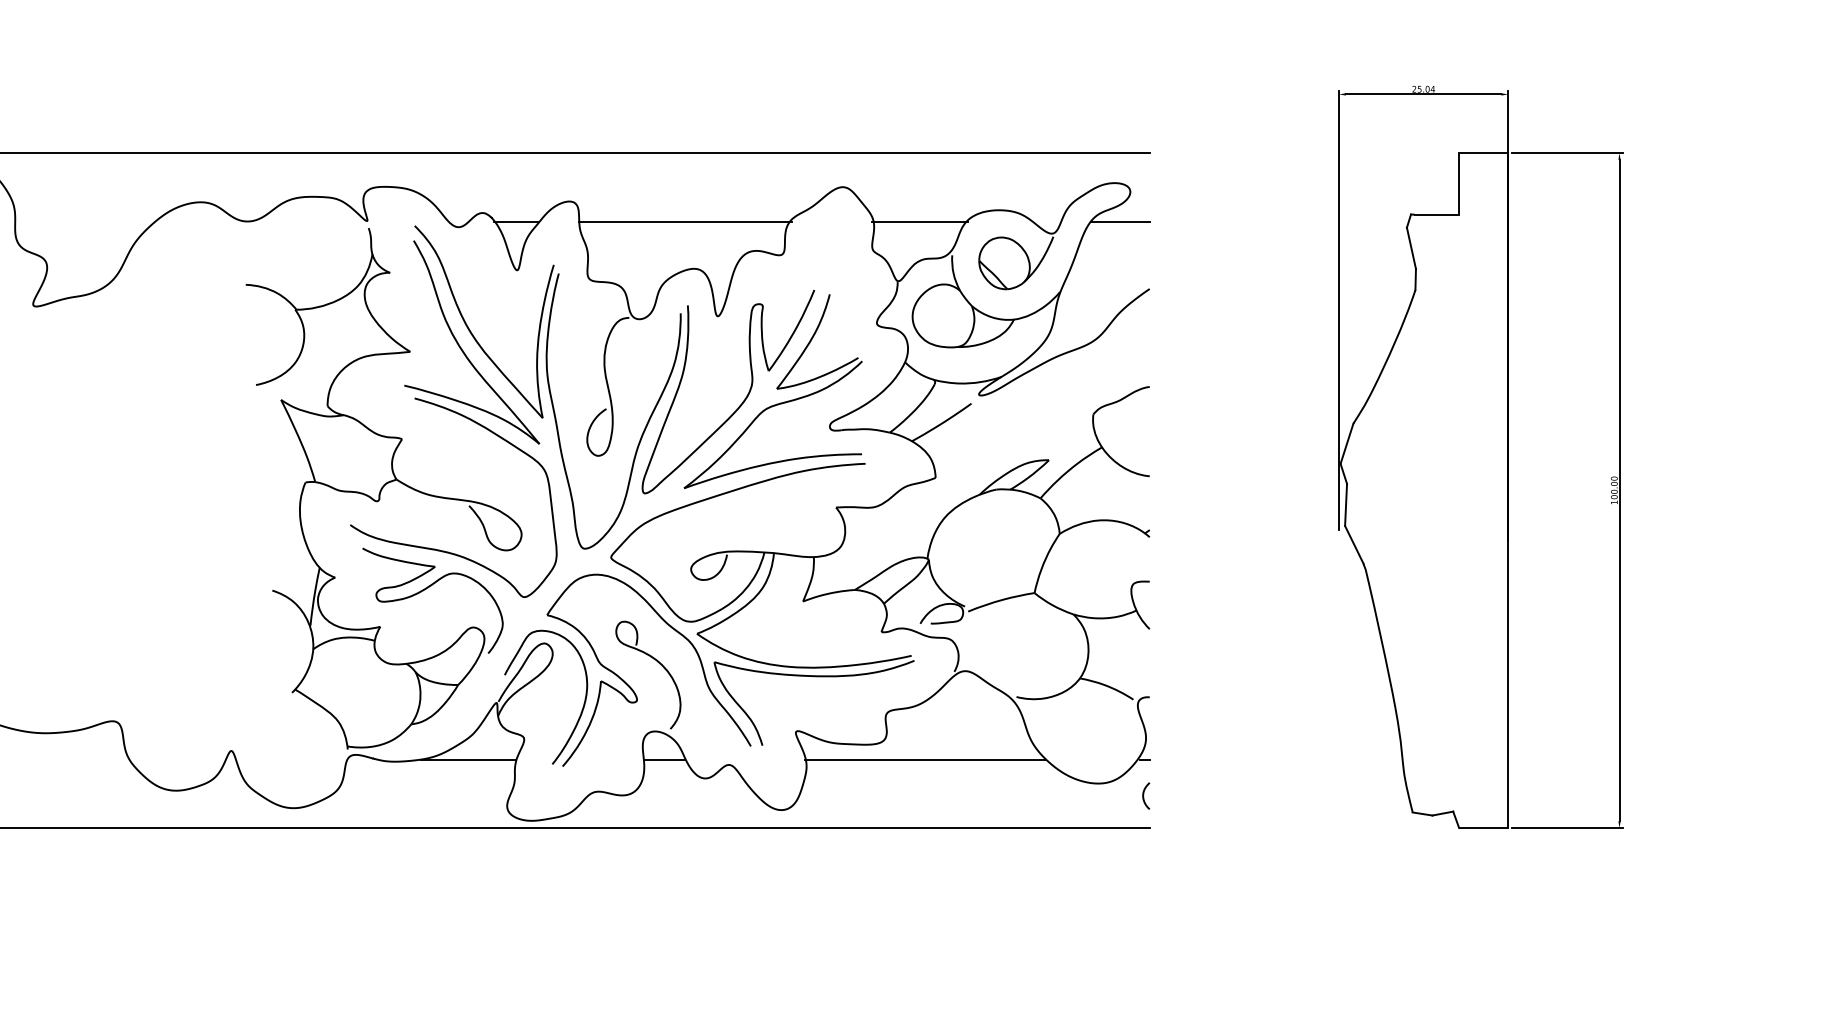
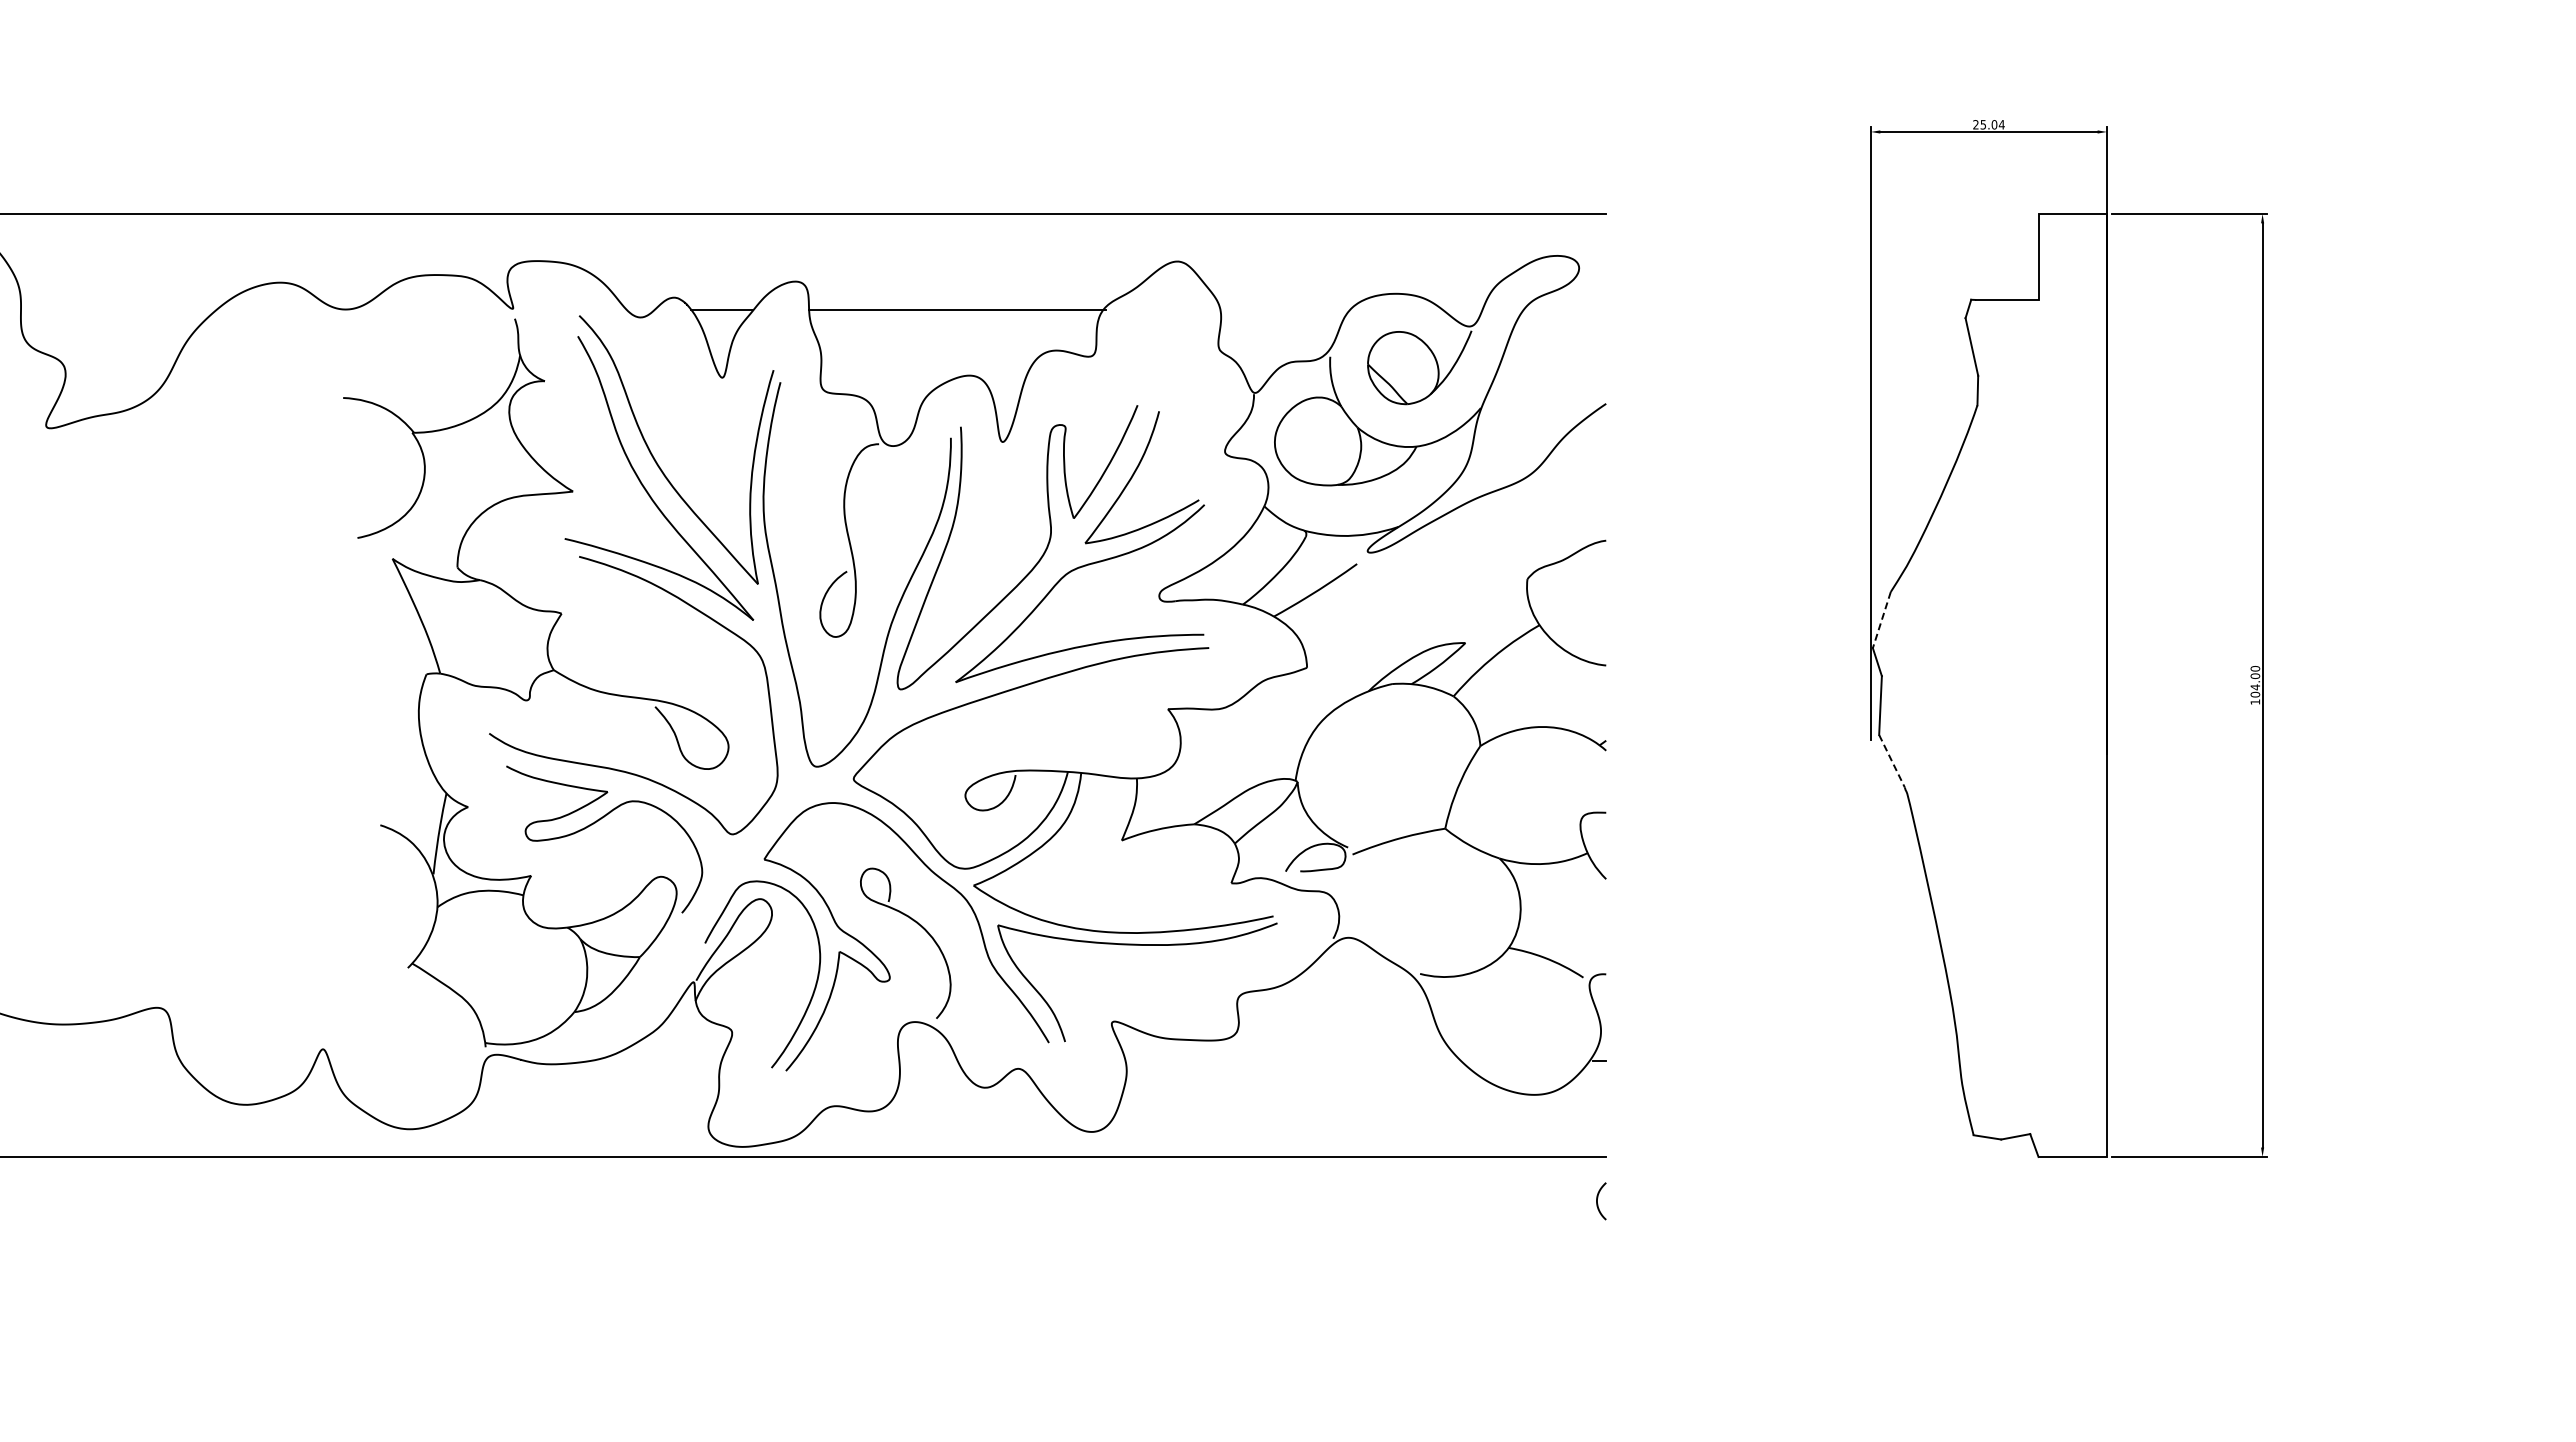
line: (919, 221) -> (1284, 309), removed
line: (1120, 221) -> (1565, 309), removed
line: (1346, 444) -> (1881, 620), solid -> dashed
text: (1614, 492) -> (2255, 687), 100.00 -> 104.00
line: (1354, 544) -> (1892, 761), solid -> dashed
line: (468, 759) -> (654, 1061), removed
line: (664, 759) -> (928, 1061), removed
line: (925, 759) -> (1293, 1061), removed
curve: (1143, 796) -> (1597, 1201), moved

